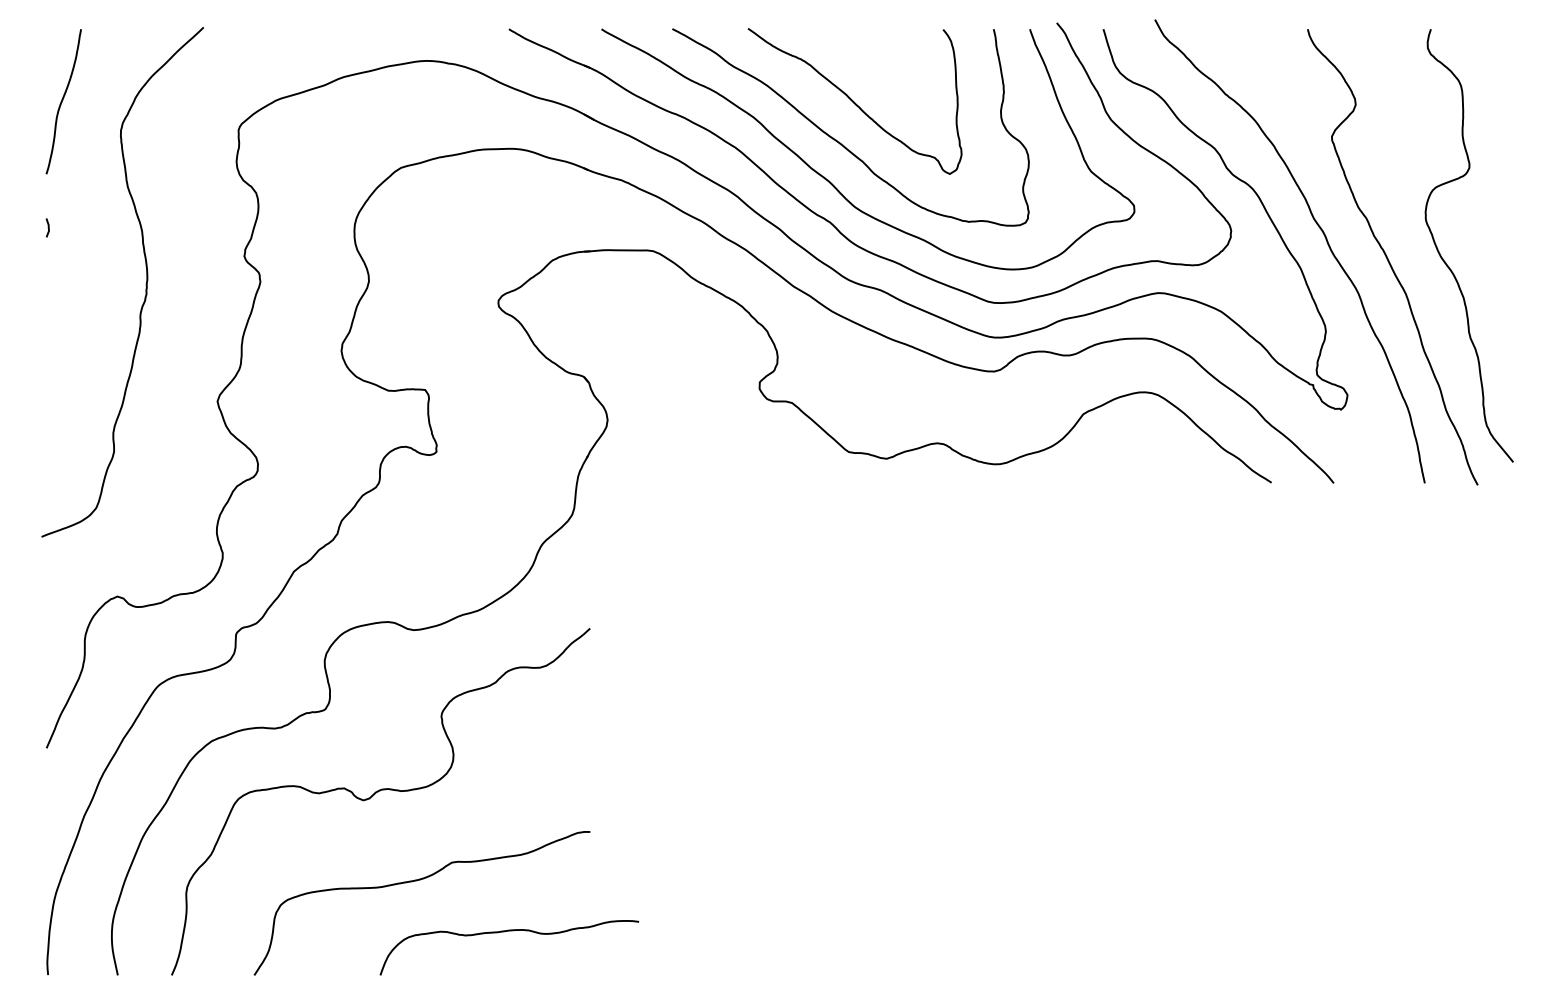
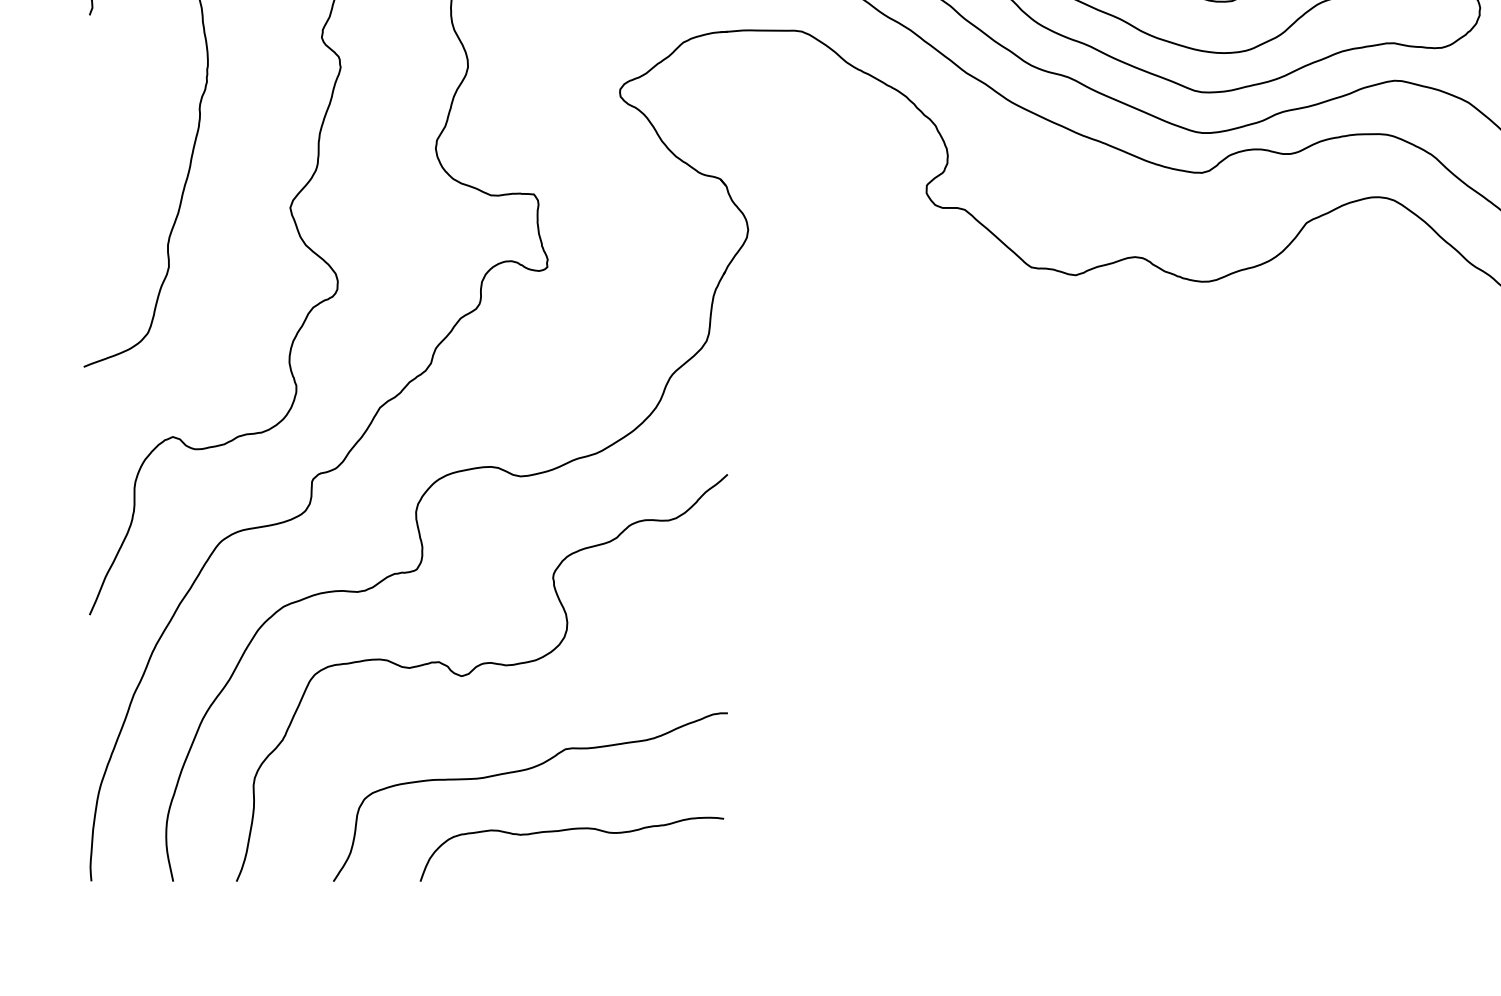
curve: (504, 932) -> (566, 831), moved

